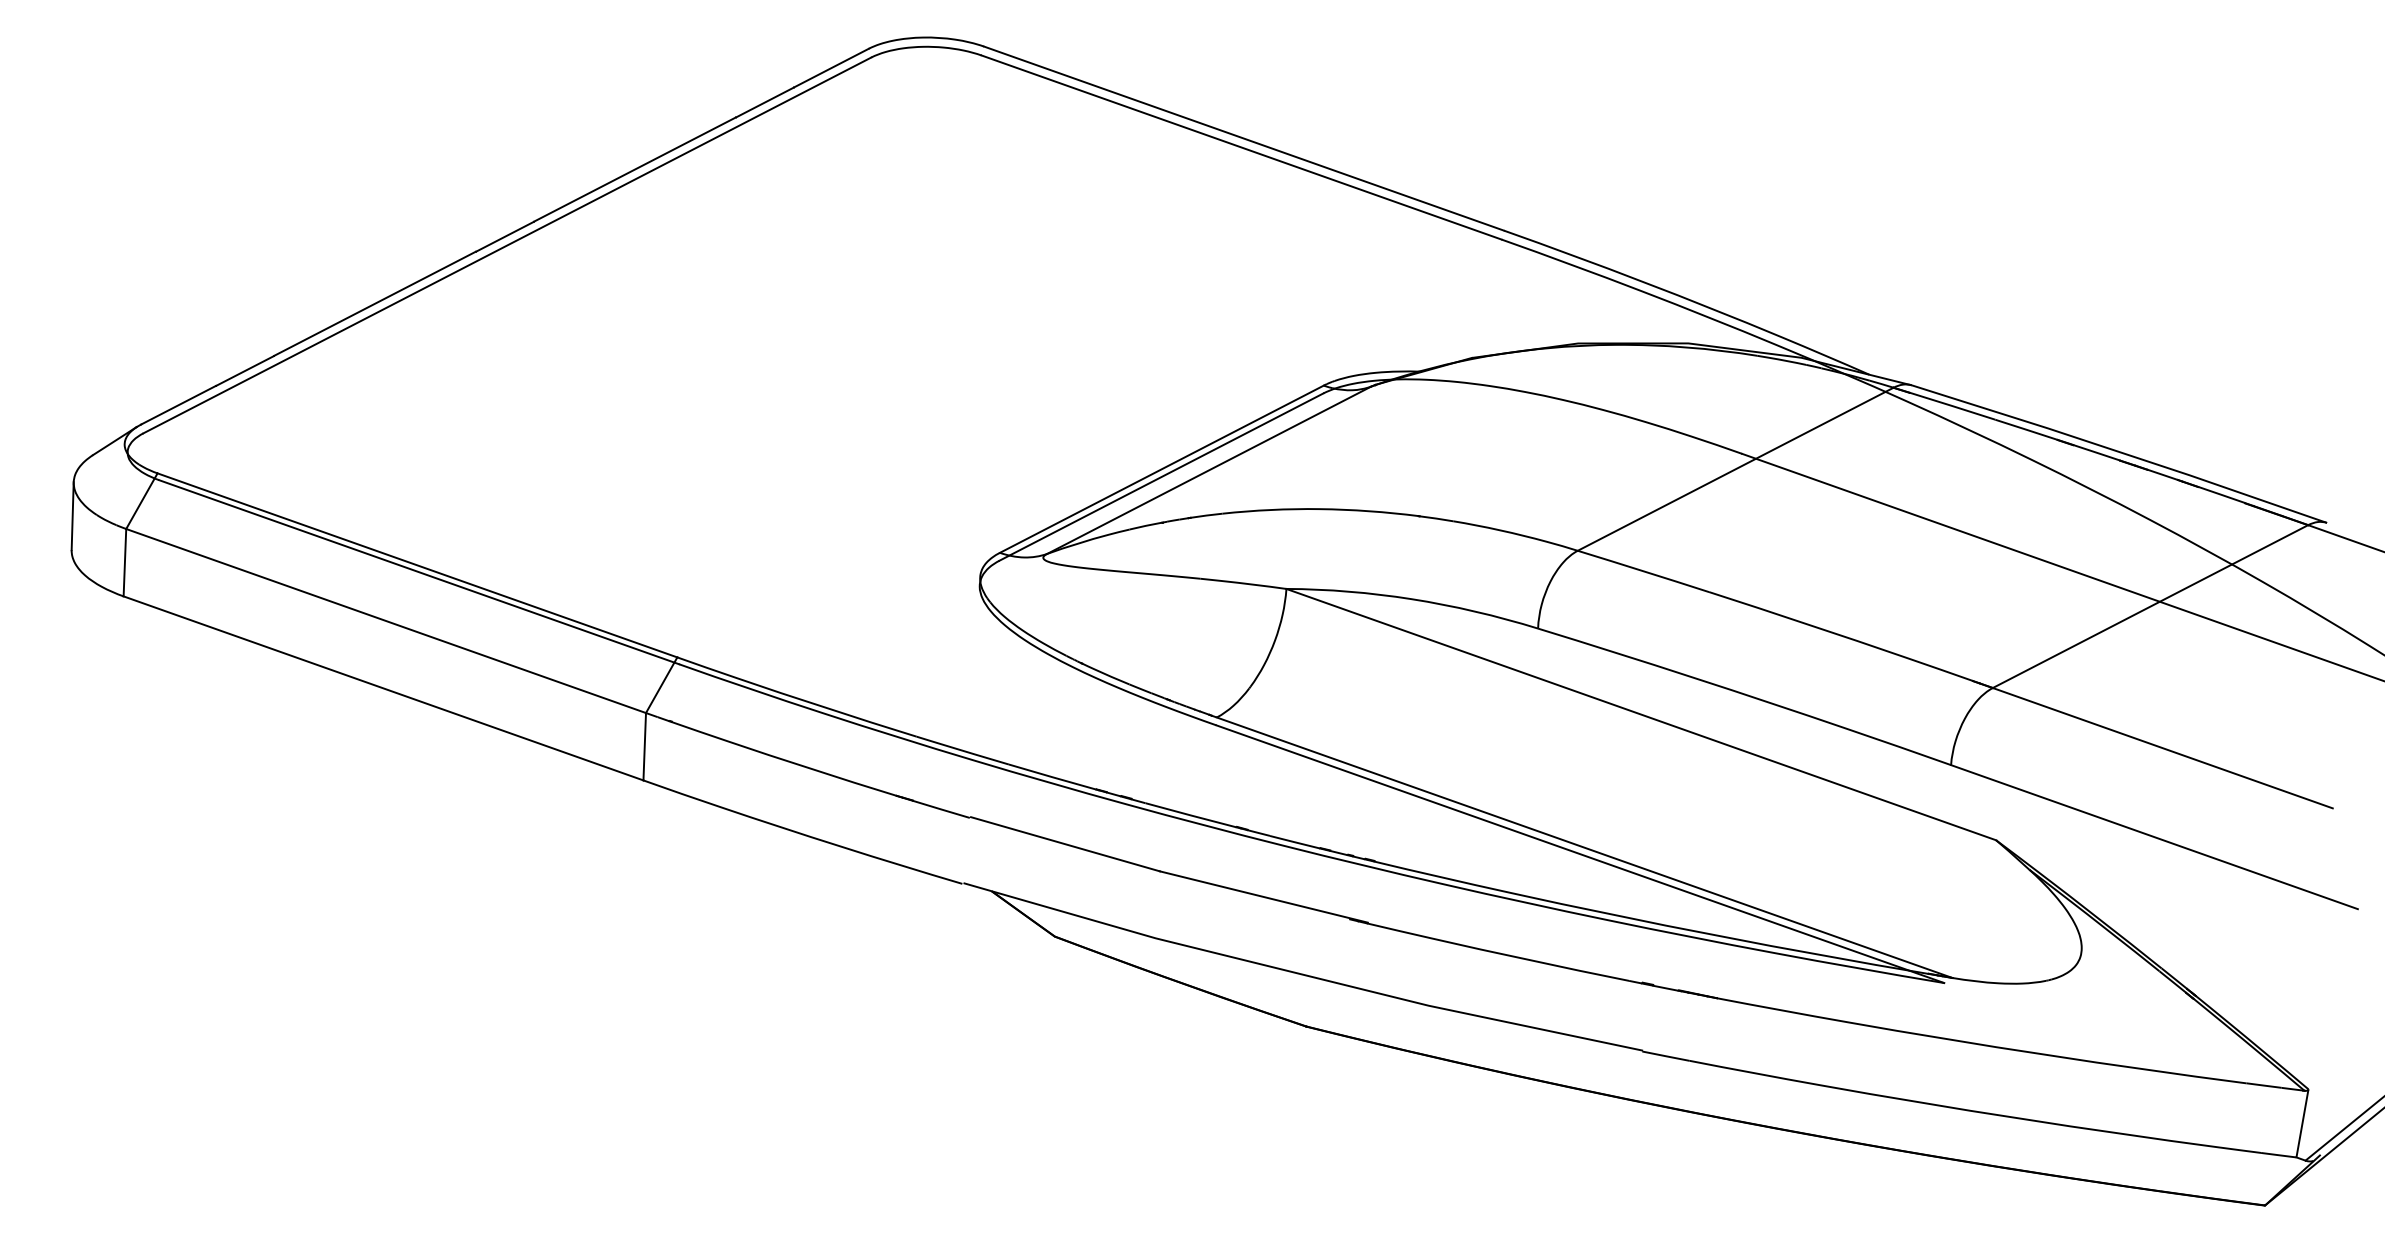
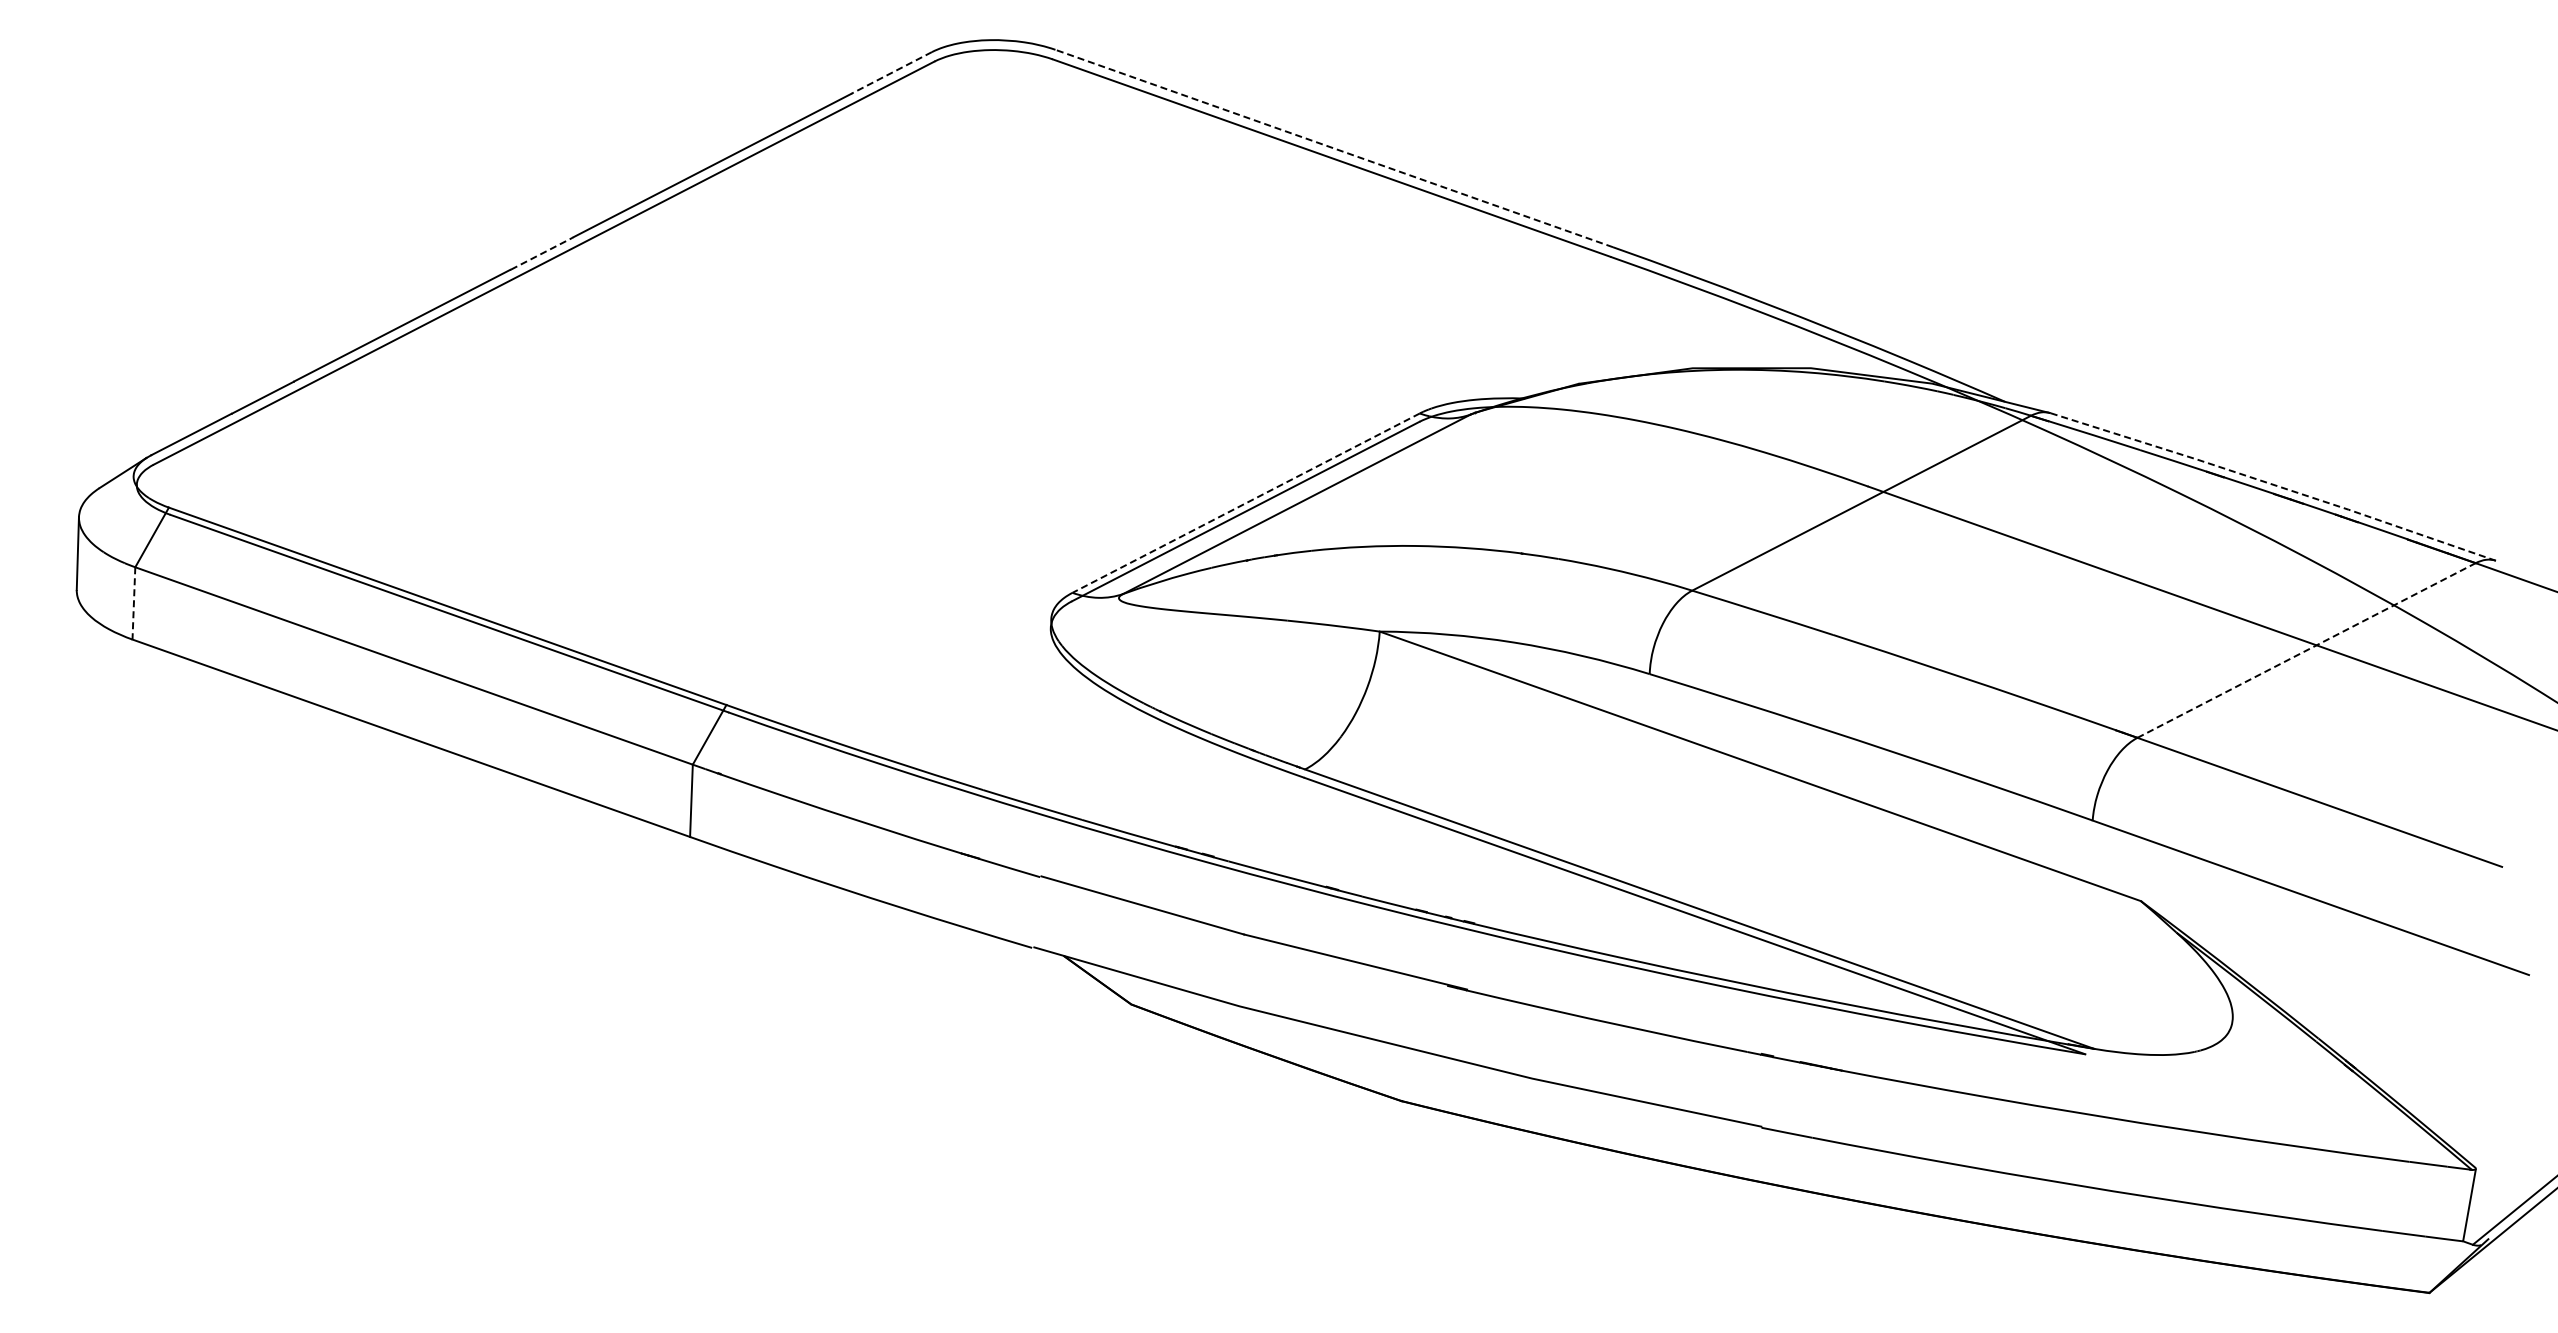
line: (831, 68) -> (891, 73), solid -> dashed
line: (1244, 138) -> (1334, 148), solid -> dashed
line: (504, 236) -> (541, 253), solid -> dashed
line: (2119, 451) -> (2273, 484), solid -> dashed
line: (1161, 469) -> (1245, 503), solid -> dashed
line: (124, 562) -> (133, 603), solid -> dashed
line: (2151, 606) -> (2307, 650), solid -> dashed

